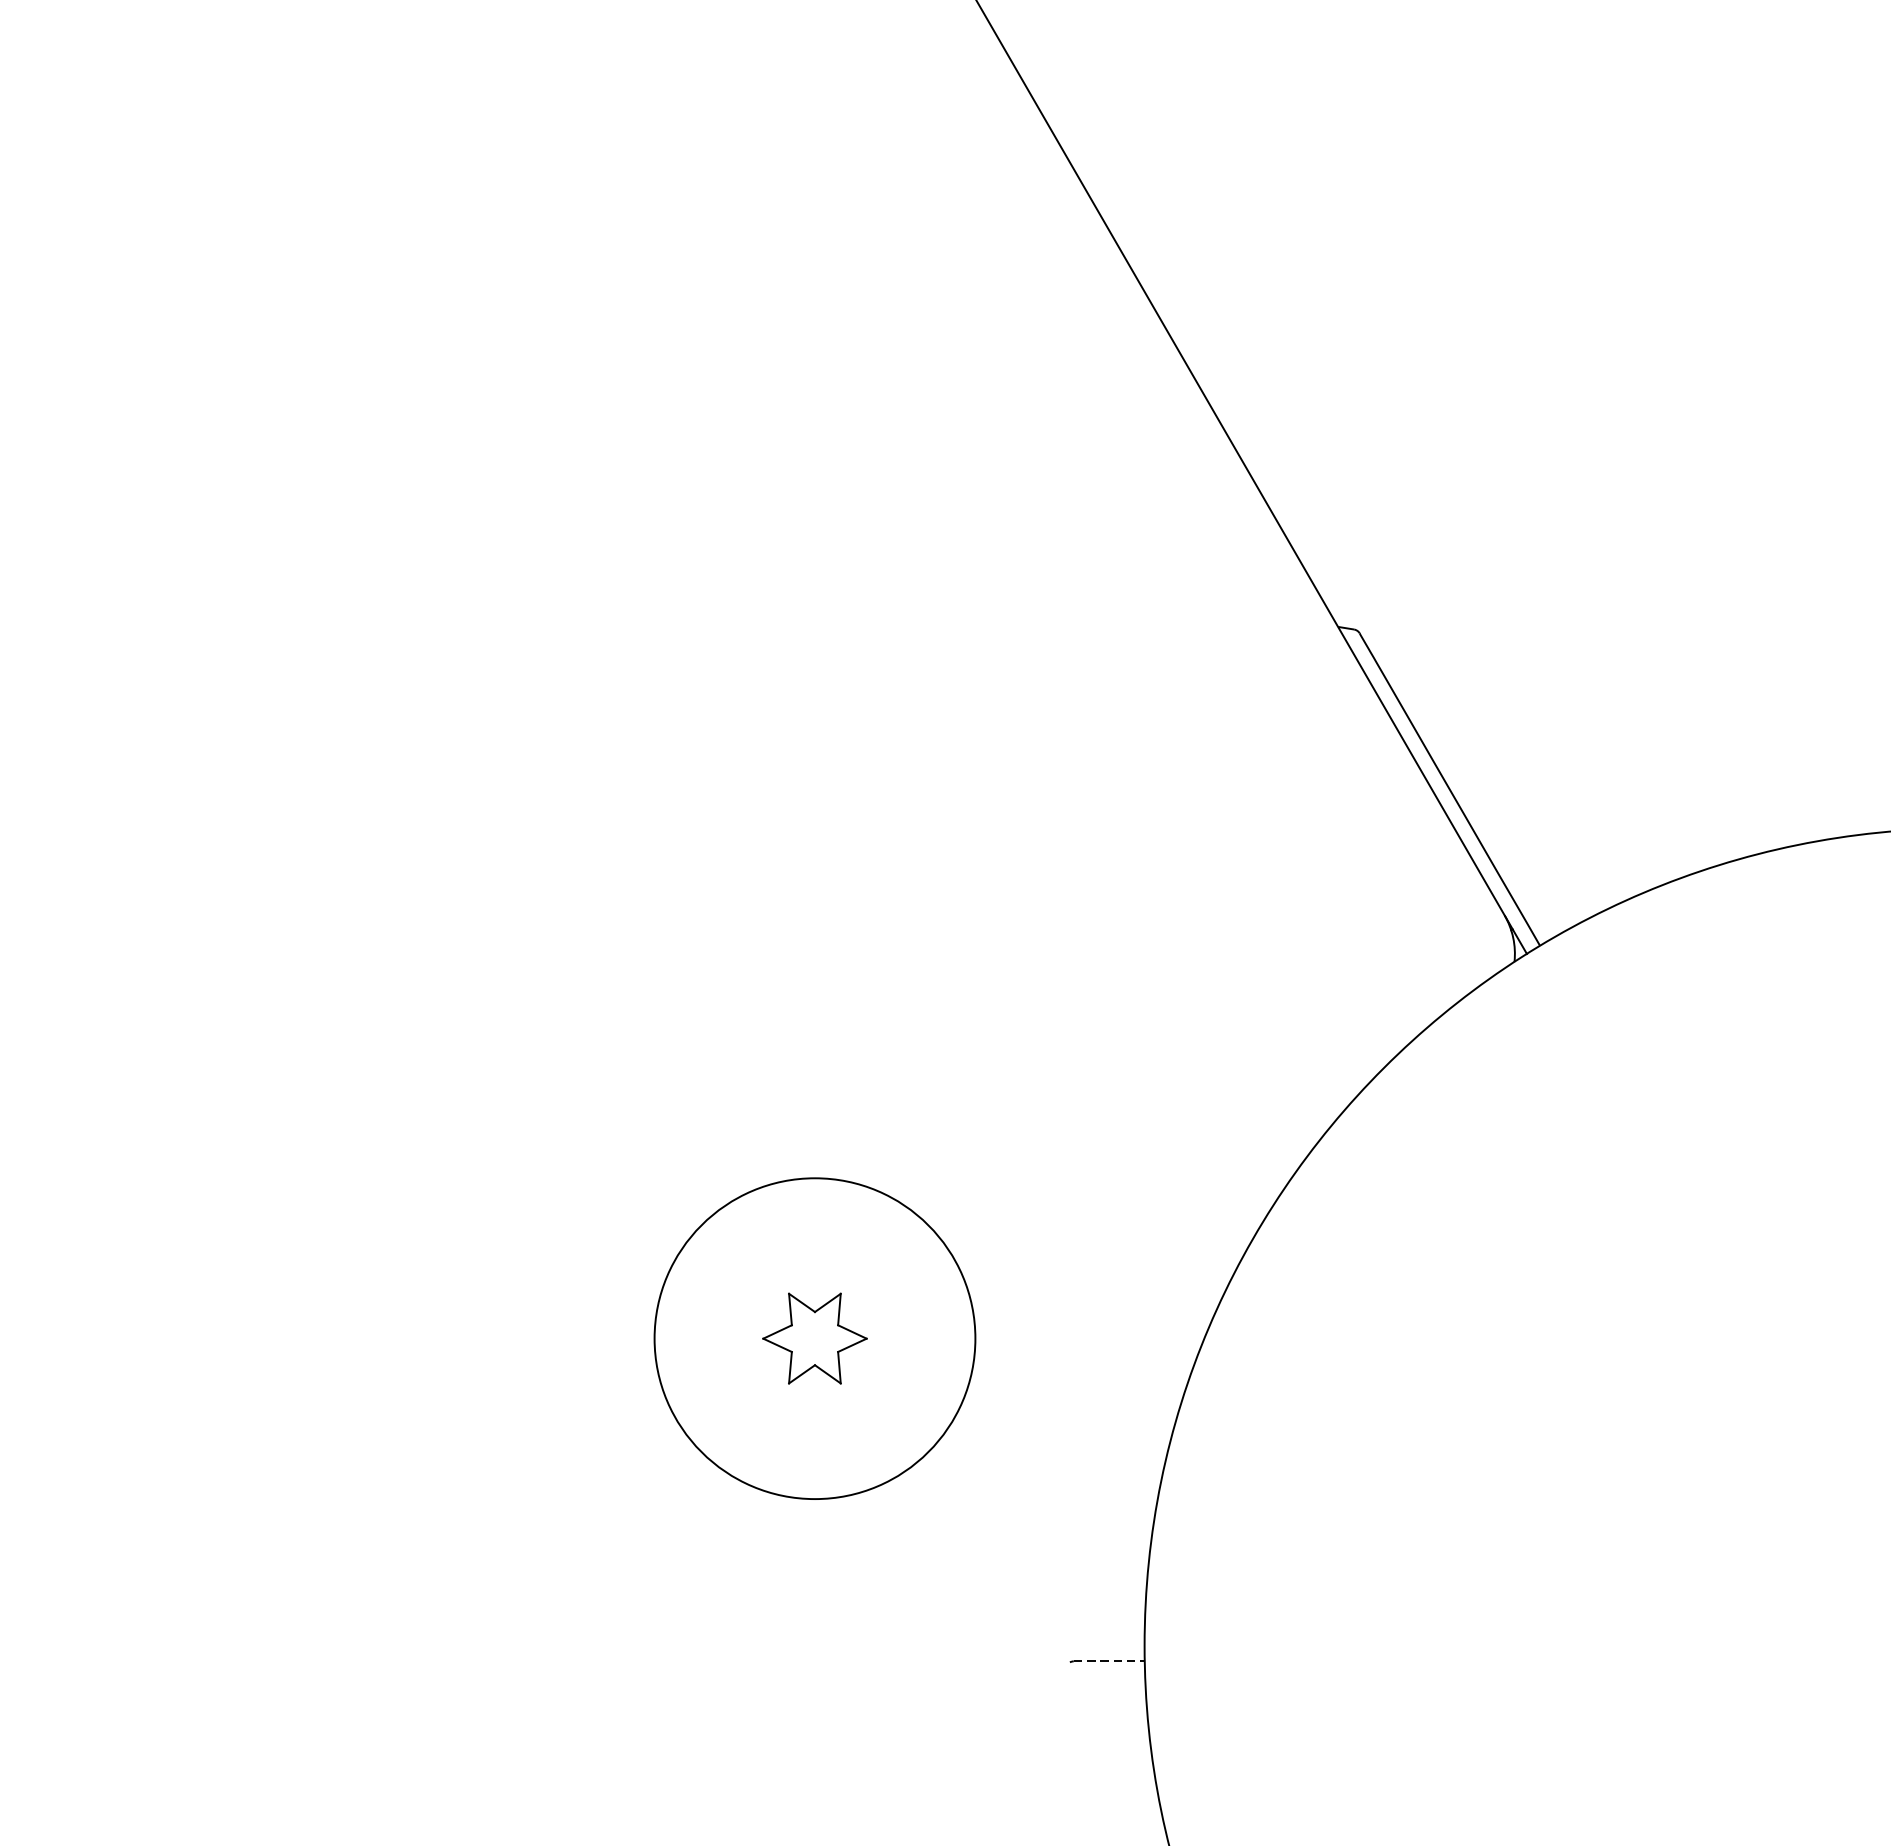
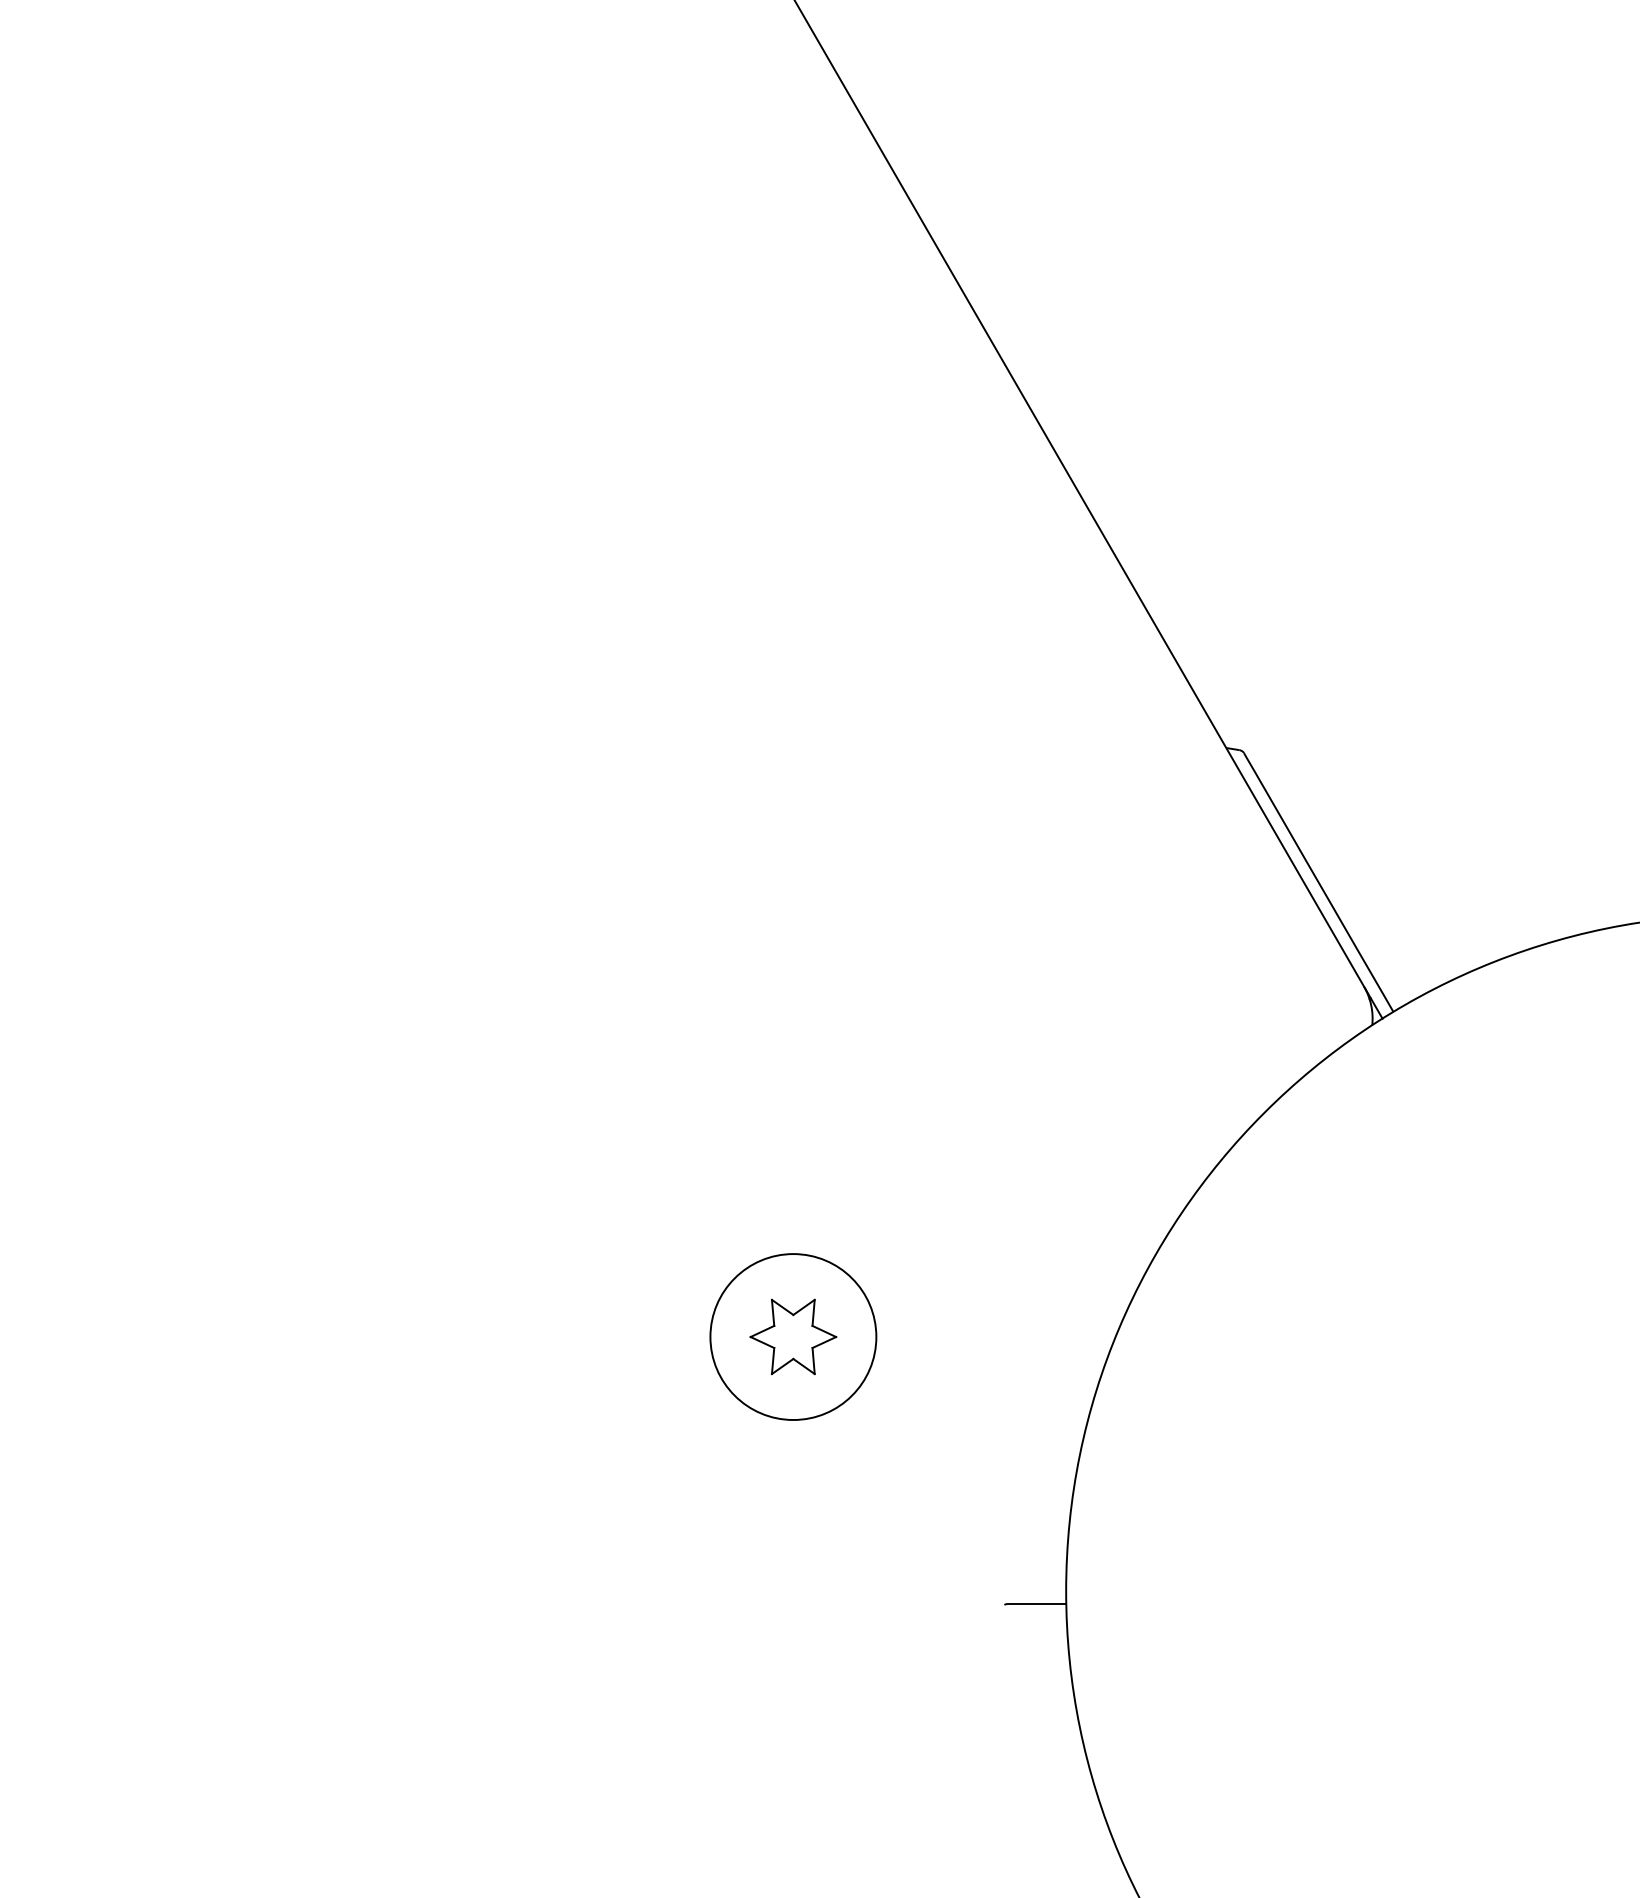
circle: (815, 1339) -> (793, 1337), size x0.62
line: (1109, 1661) -> (1037, 1604), dashed -> solid

